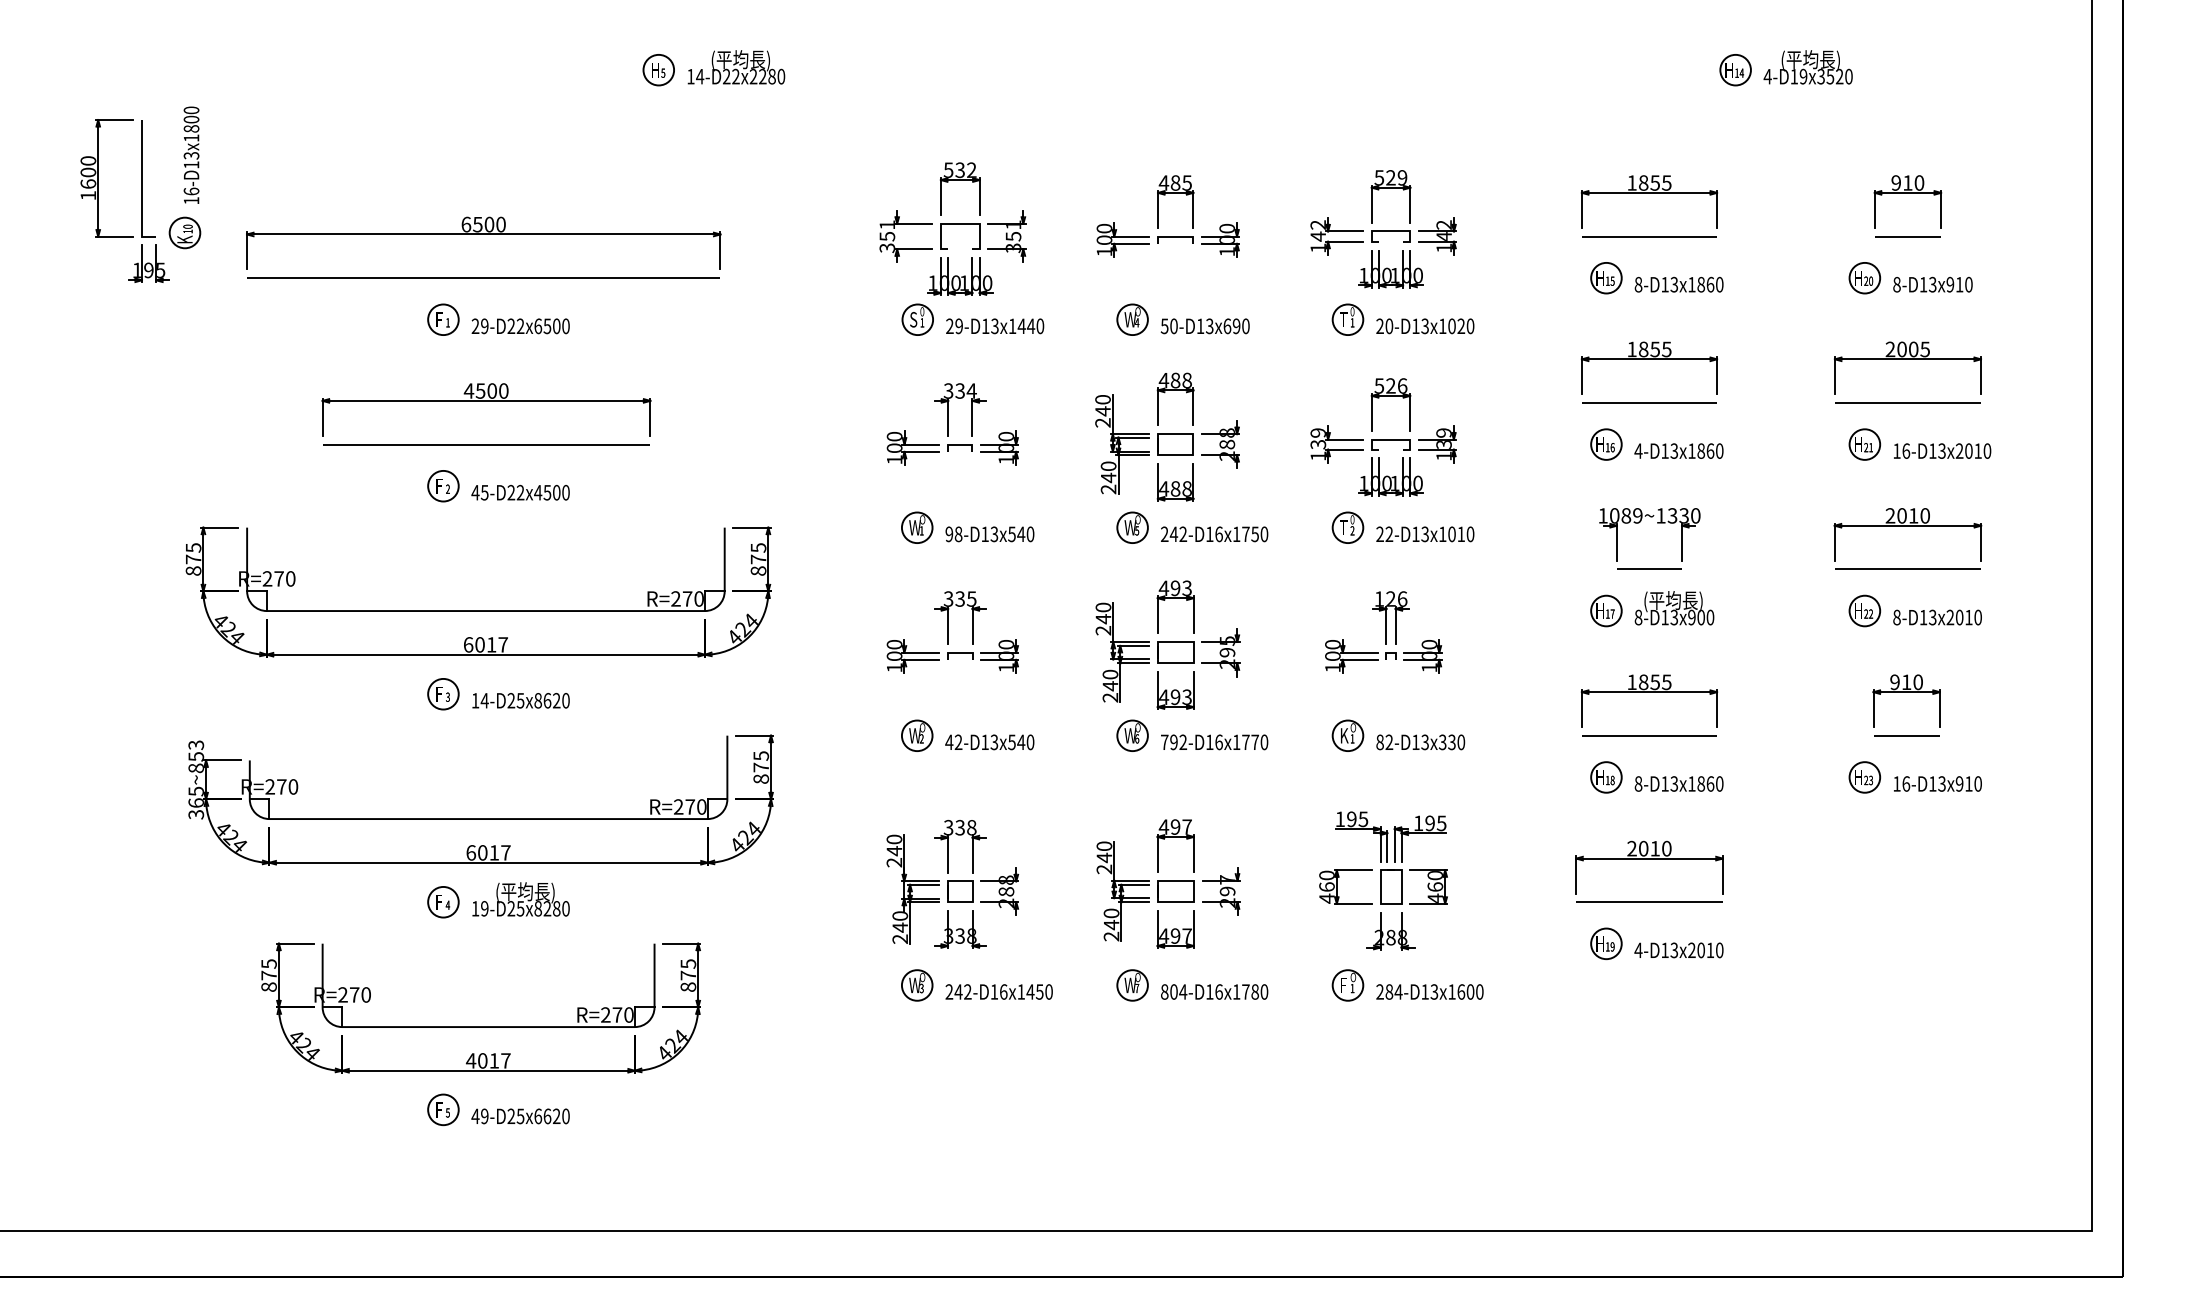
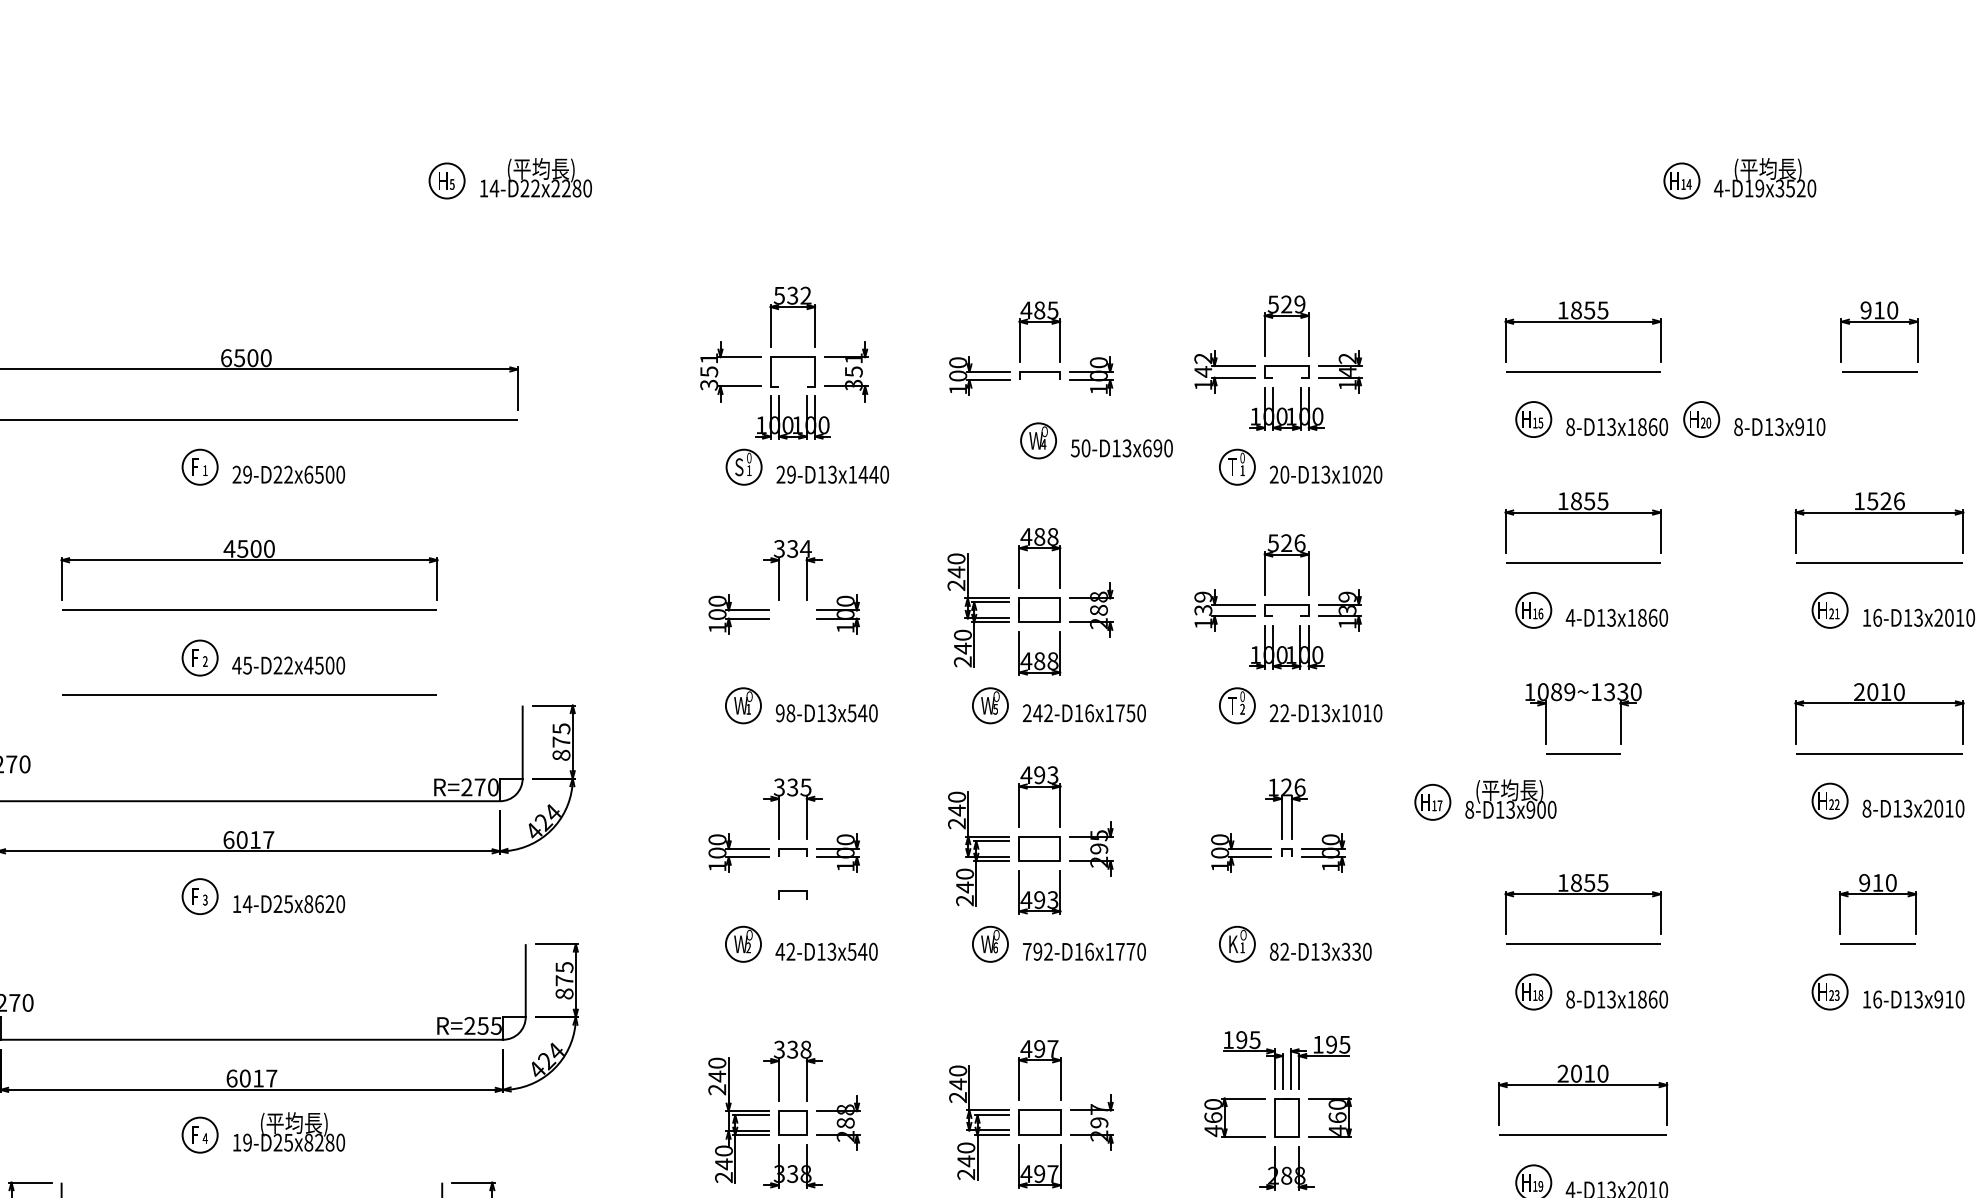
part: (1910, 278) -> (1753, 419), moved
part: (1182, 319) -> (1095, 440), moved
text: (1907, 349) -> (1878, 501), 2005 -> 1526
line: (959, 445) -> (791, 892), moved
line: (486, 518) -> (249, 695), added
part: (1652, 609) -> (1485, 800), moved
text: (695, 806) -> (489, 1025), R=270 -> R=255

